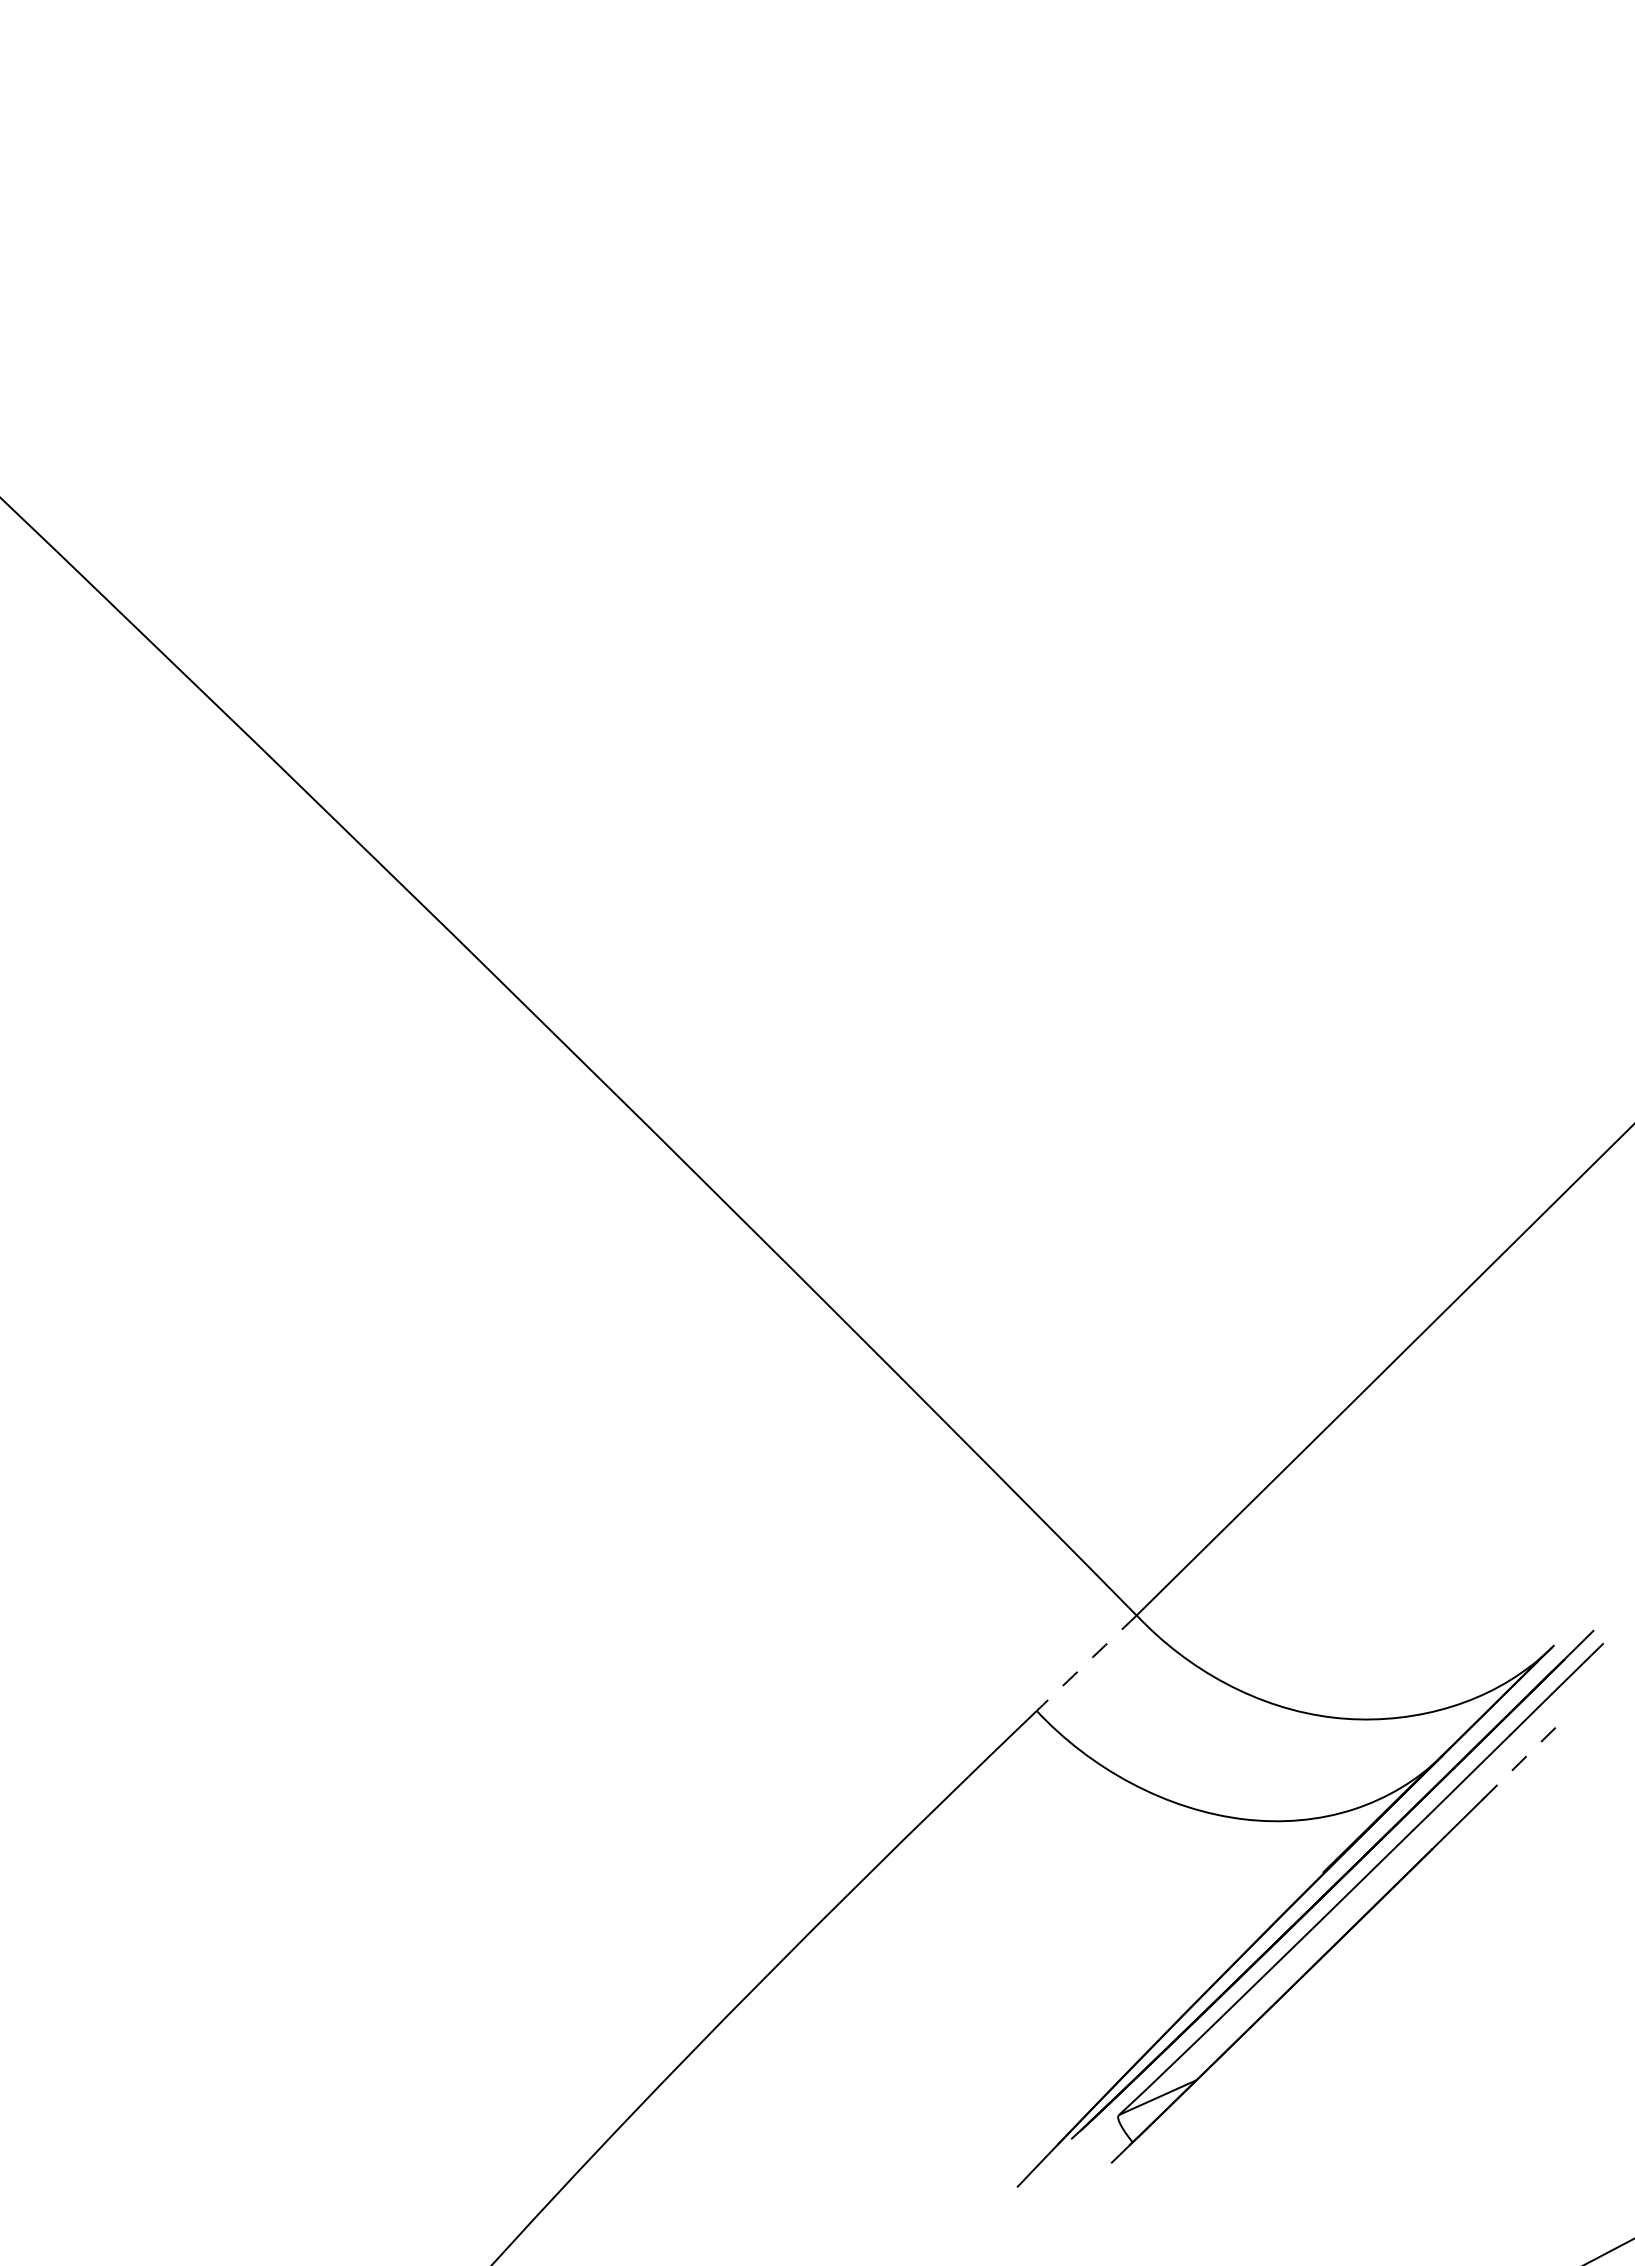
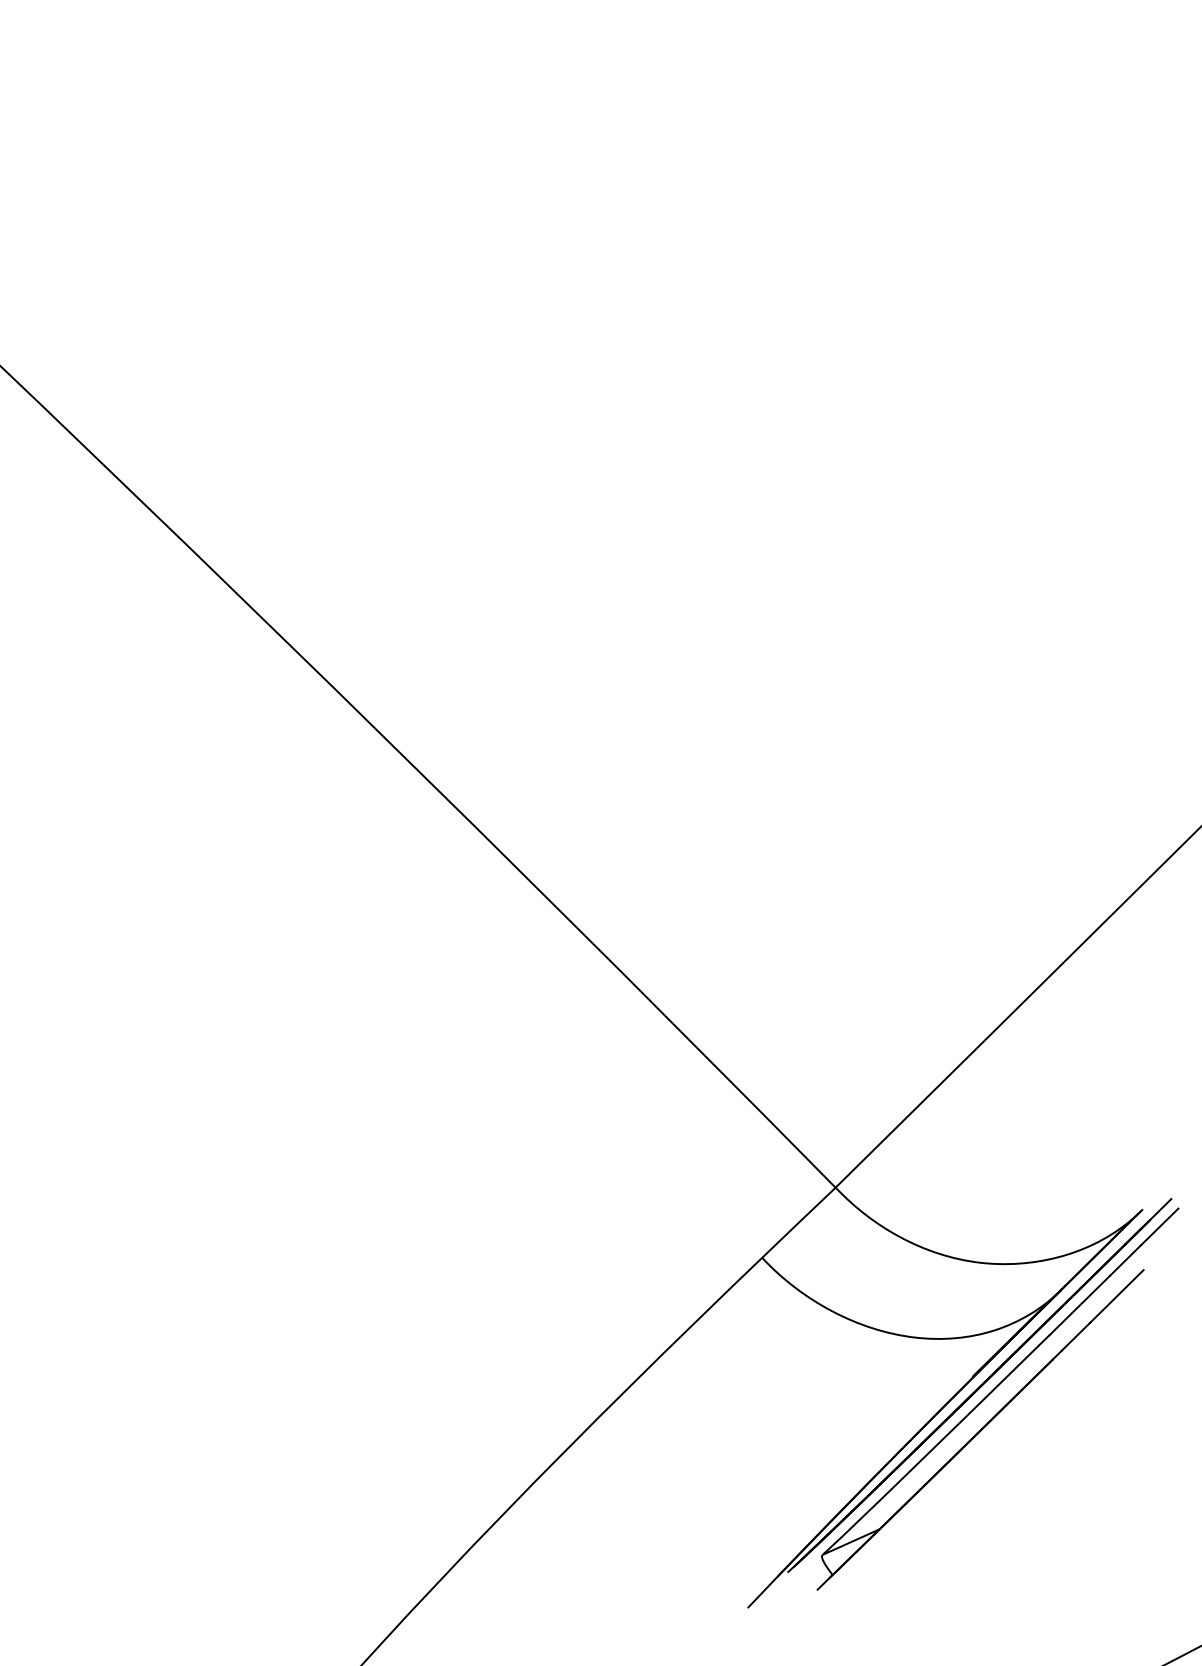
arc: (1086, 1663) -> (798, 1222), dashed -> solid
line: (1519, 1763) -> (1117, 1296), dashed -> solid

